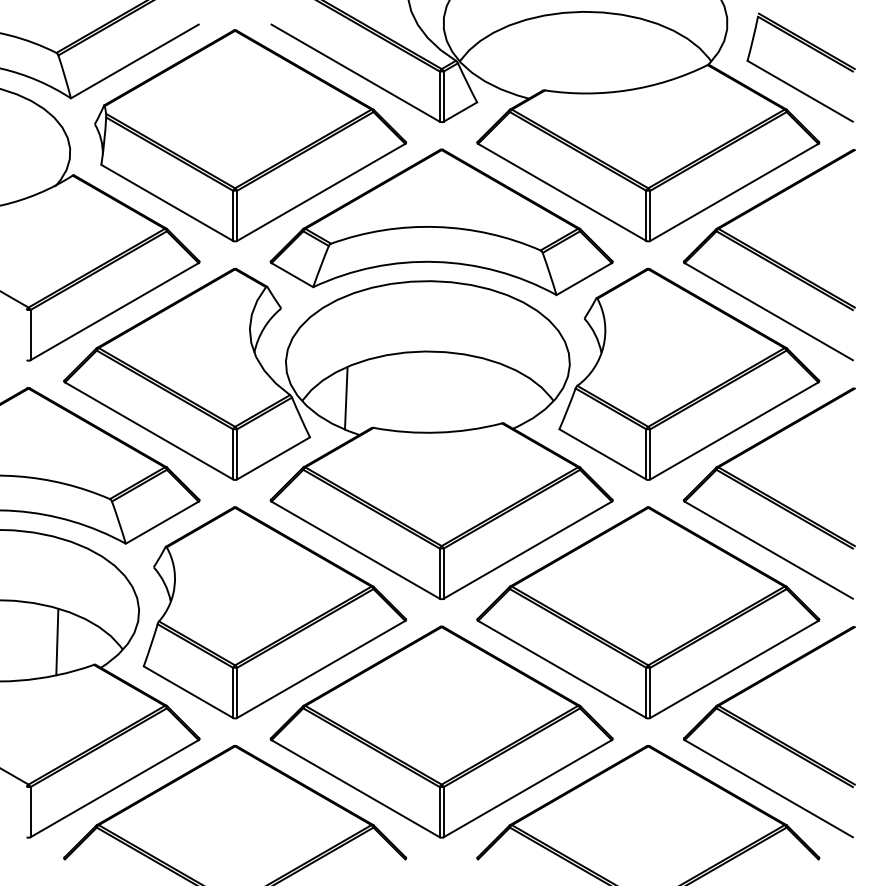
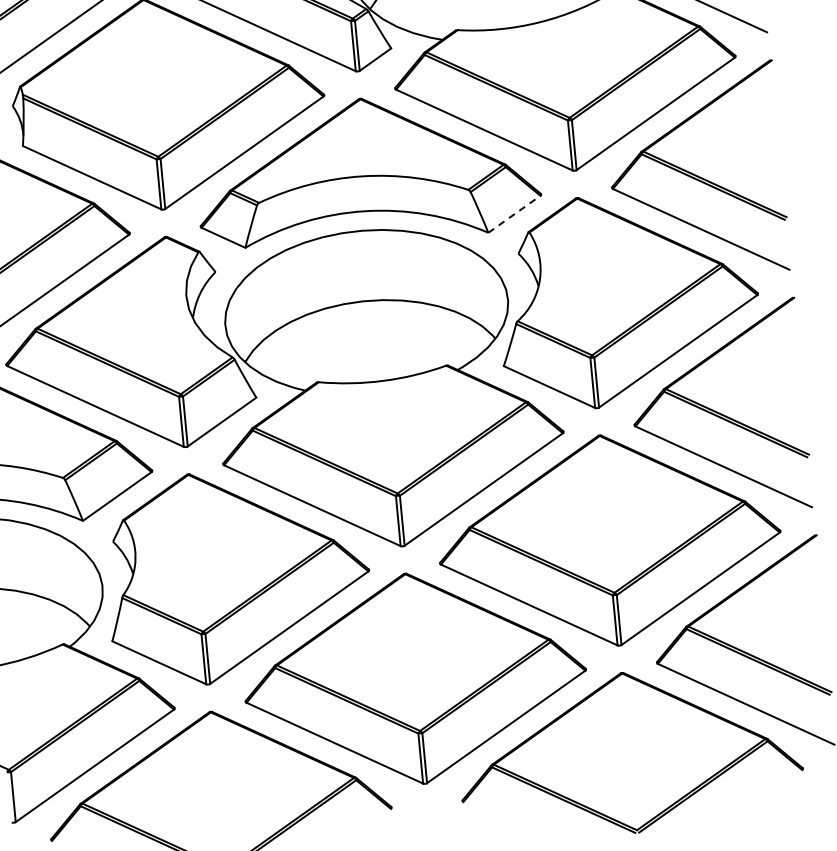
line: (584, 279) -> (514, 214), solid -> dashed
line: (345, 398) -> (288, 355), removed
line: (57, 641) -> (24, 624), removed

